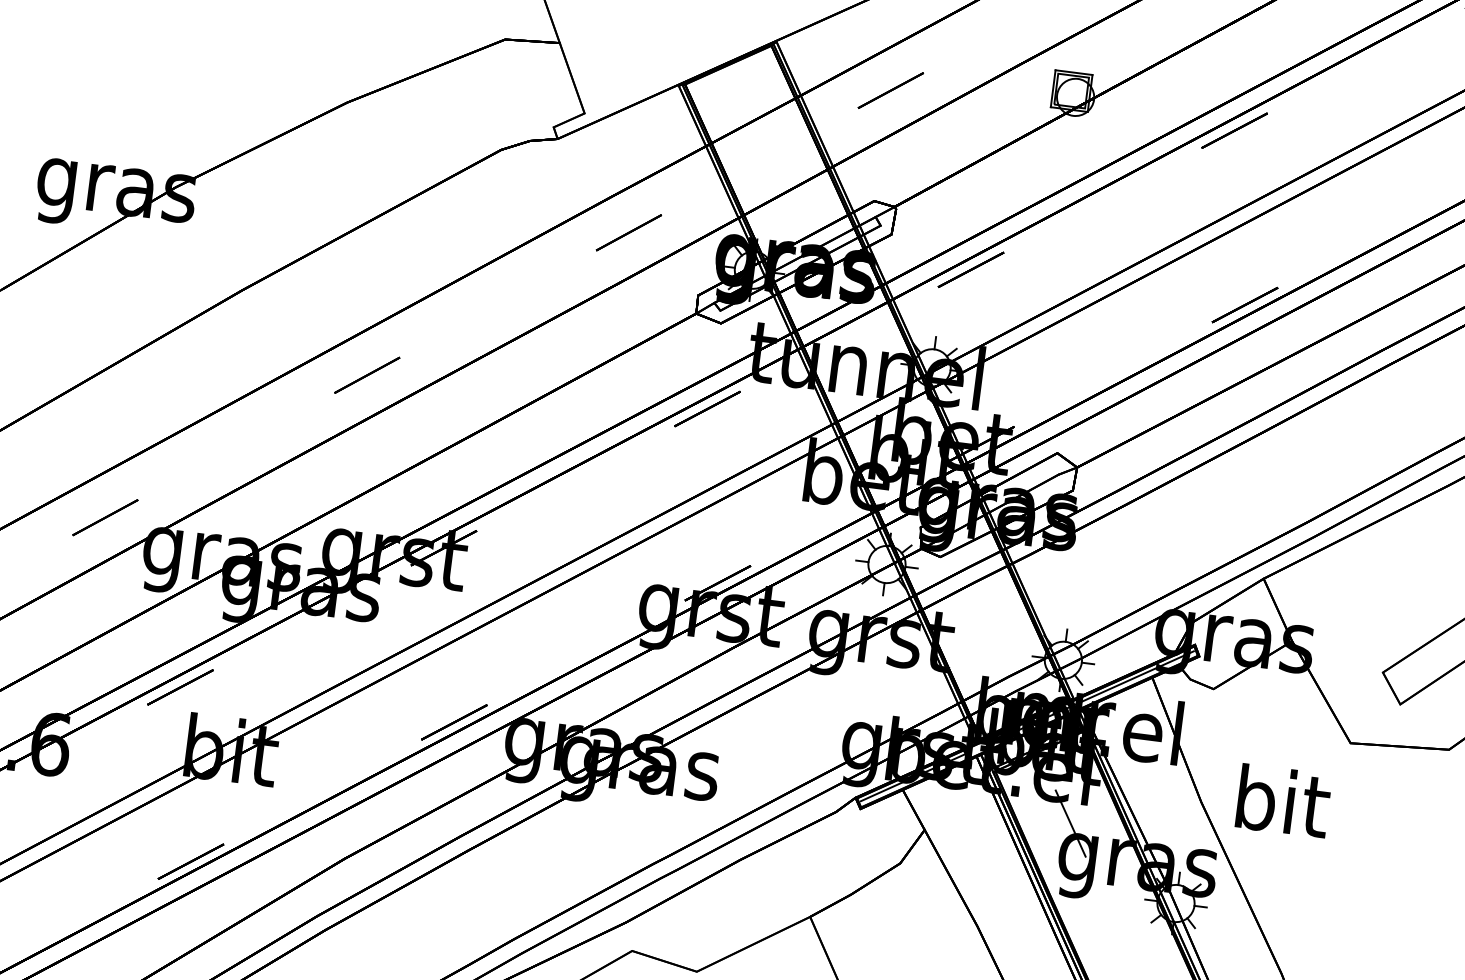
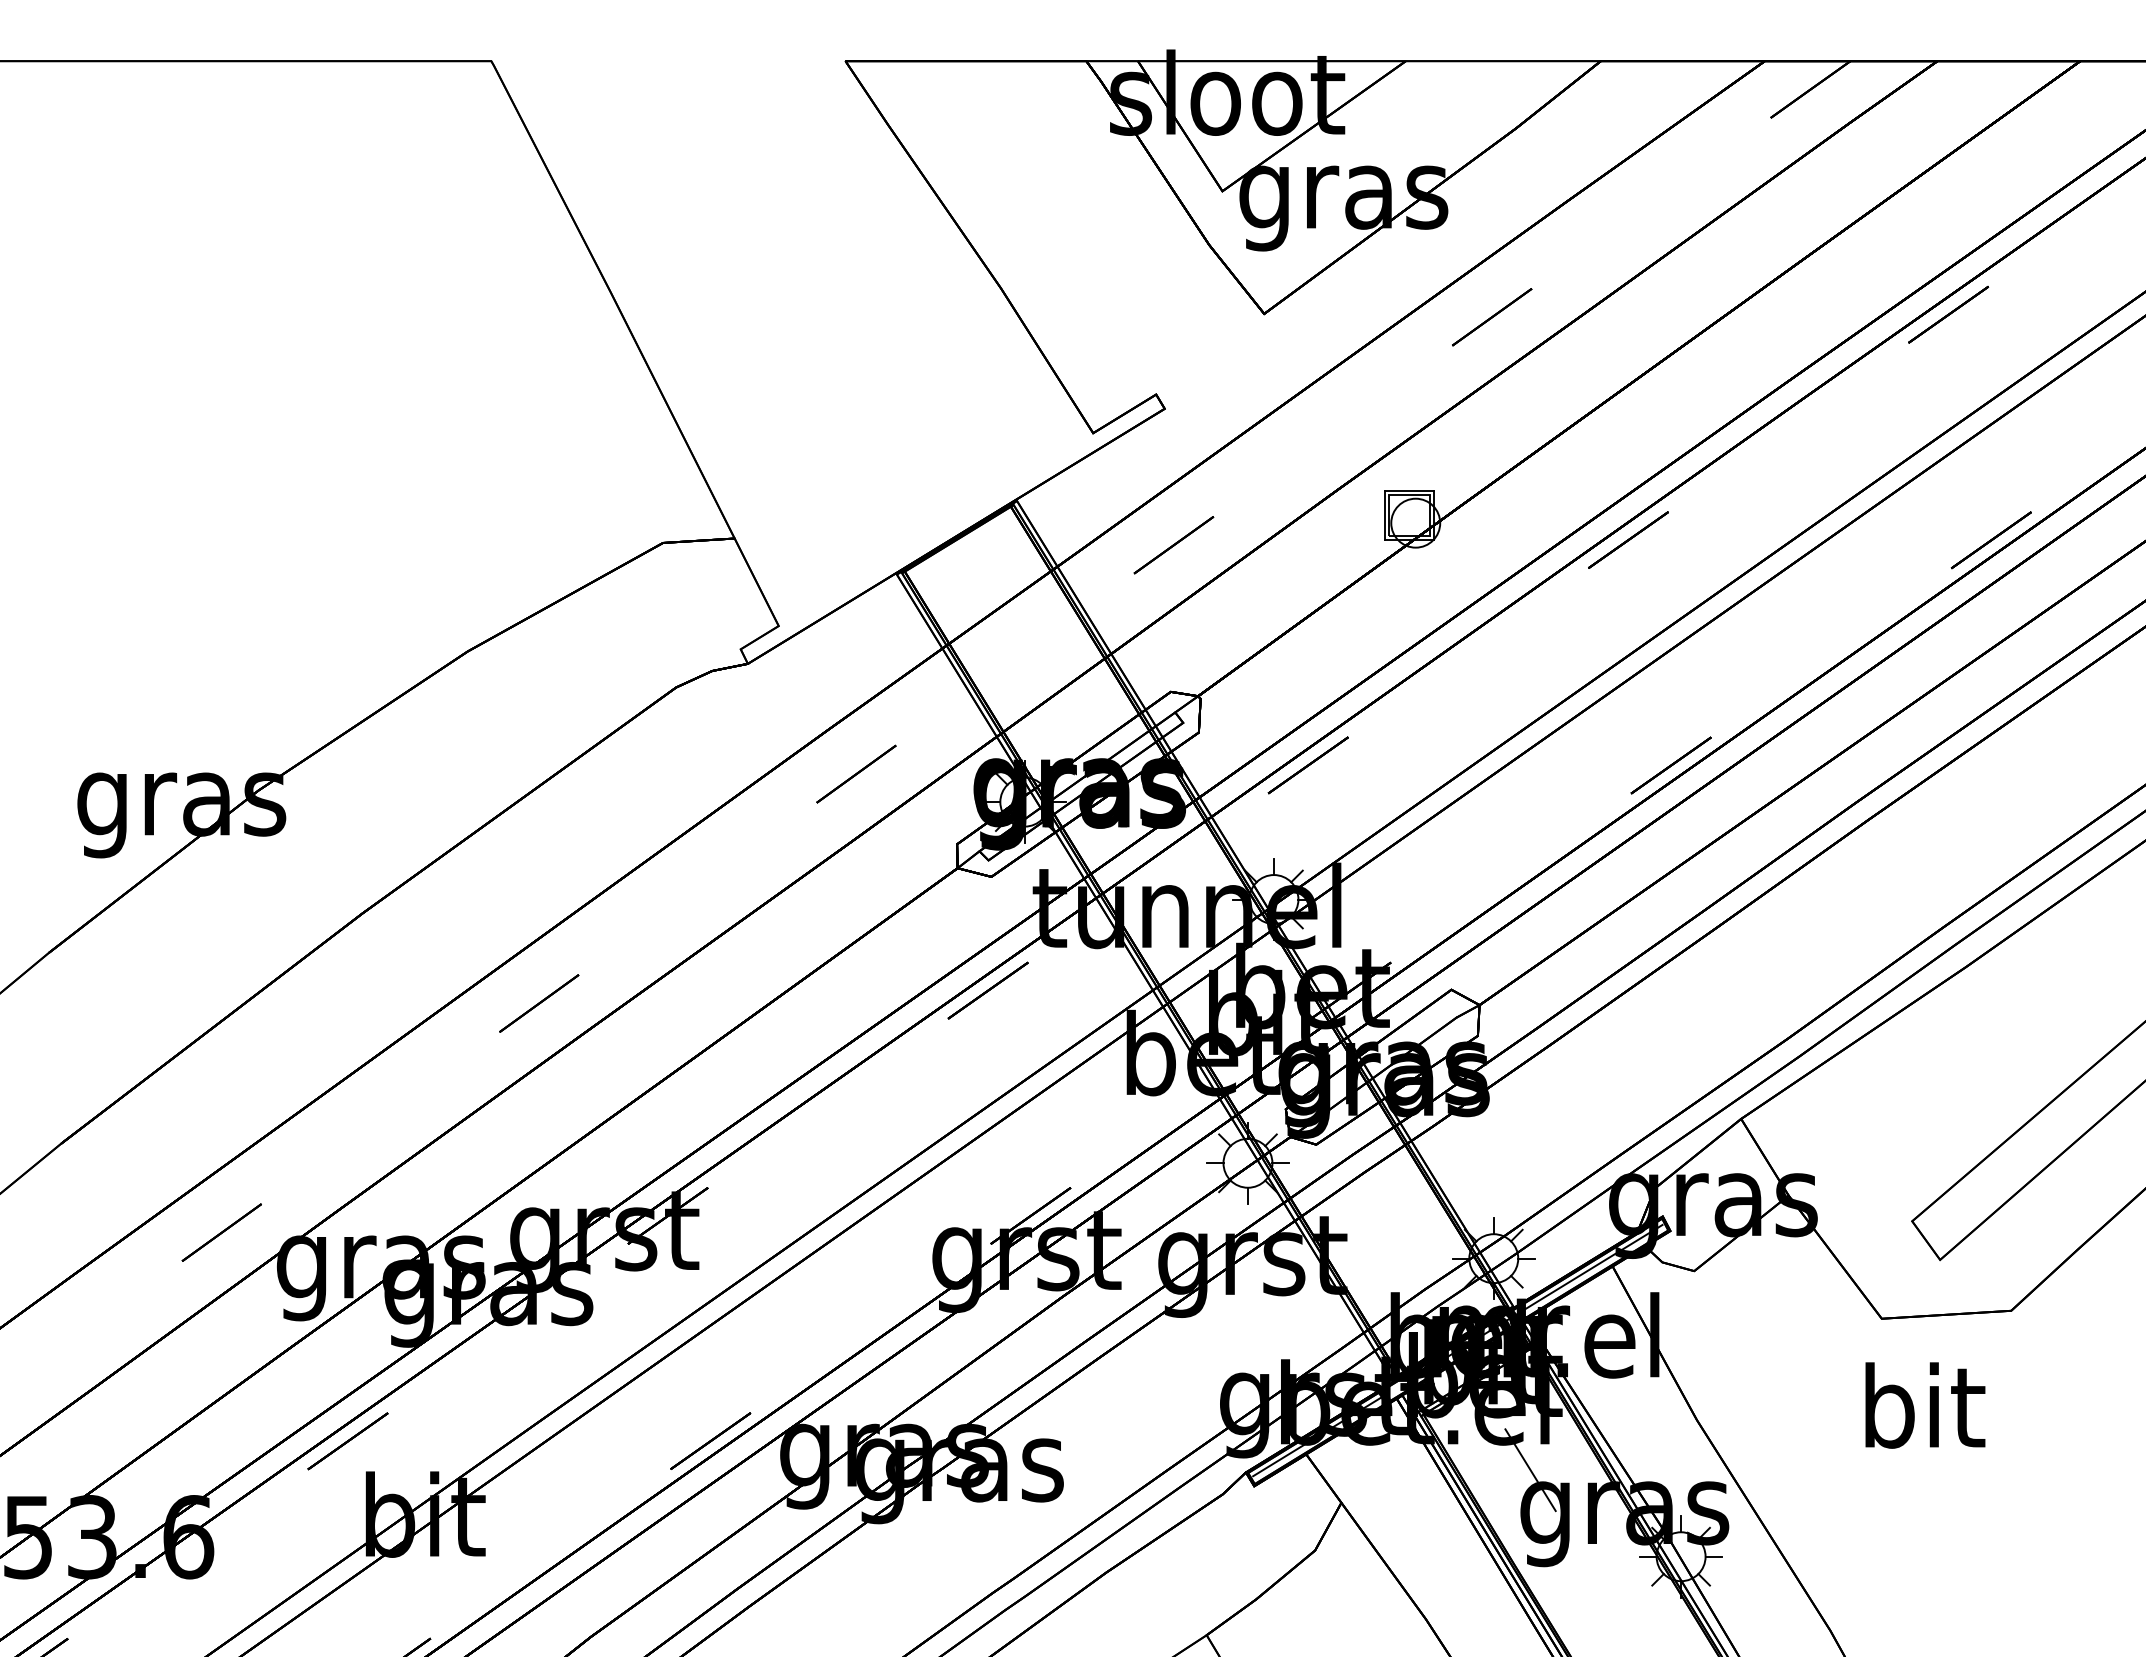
text: (1283, 801) -> (1925, 1405), moved

